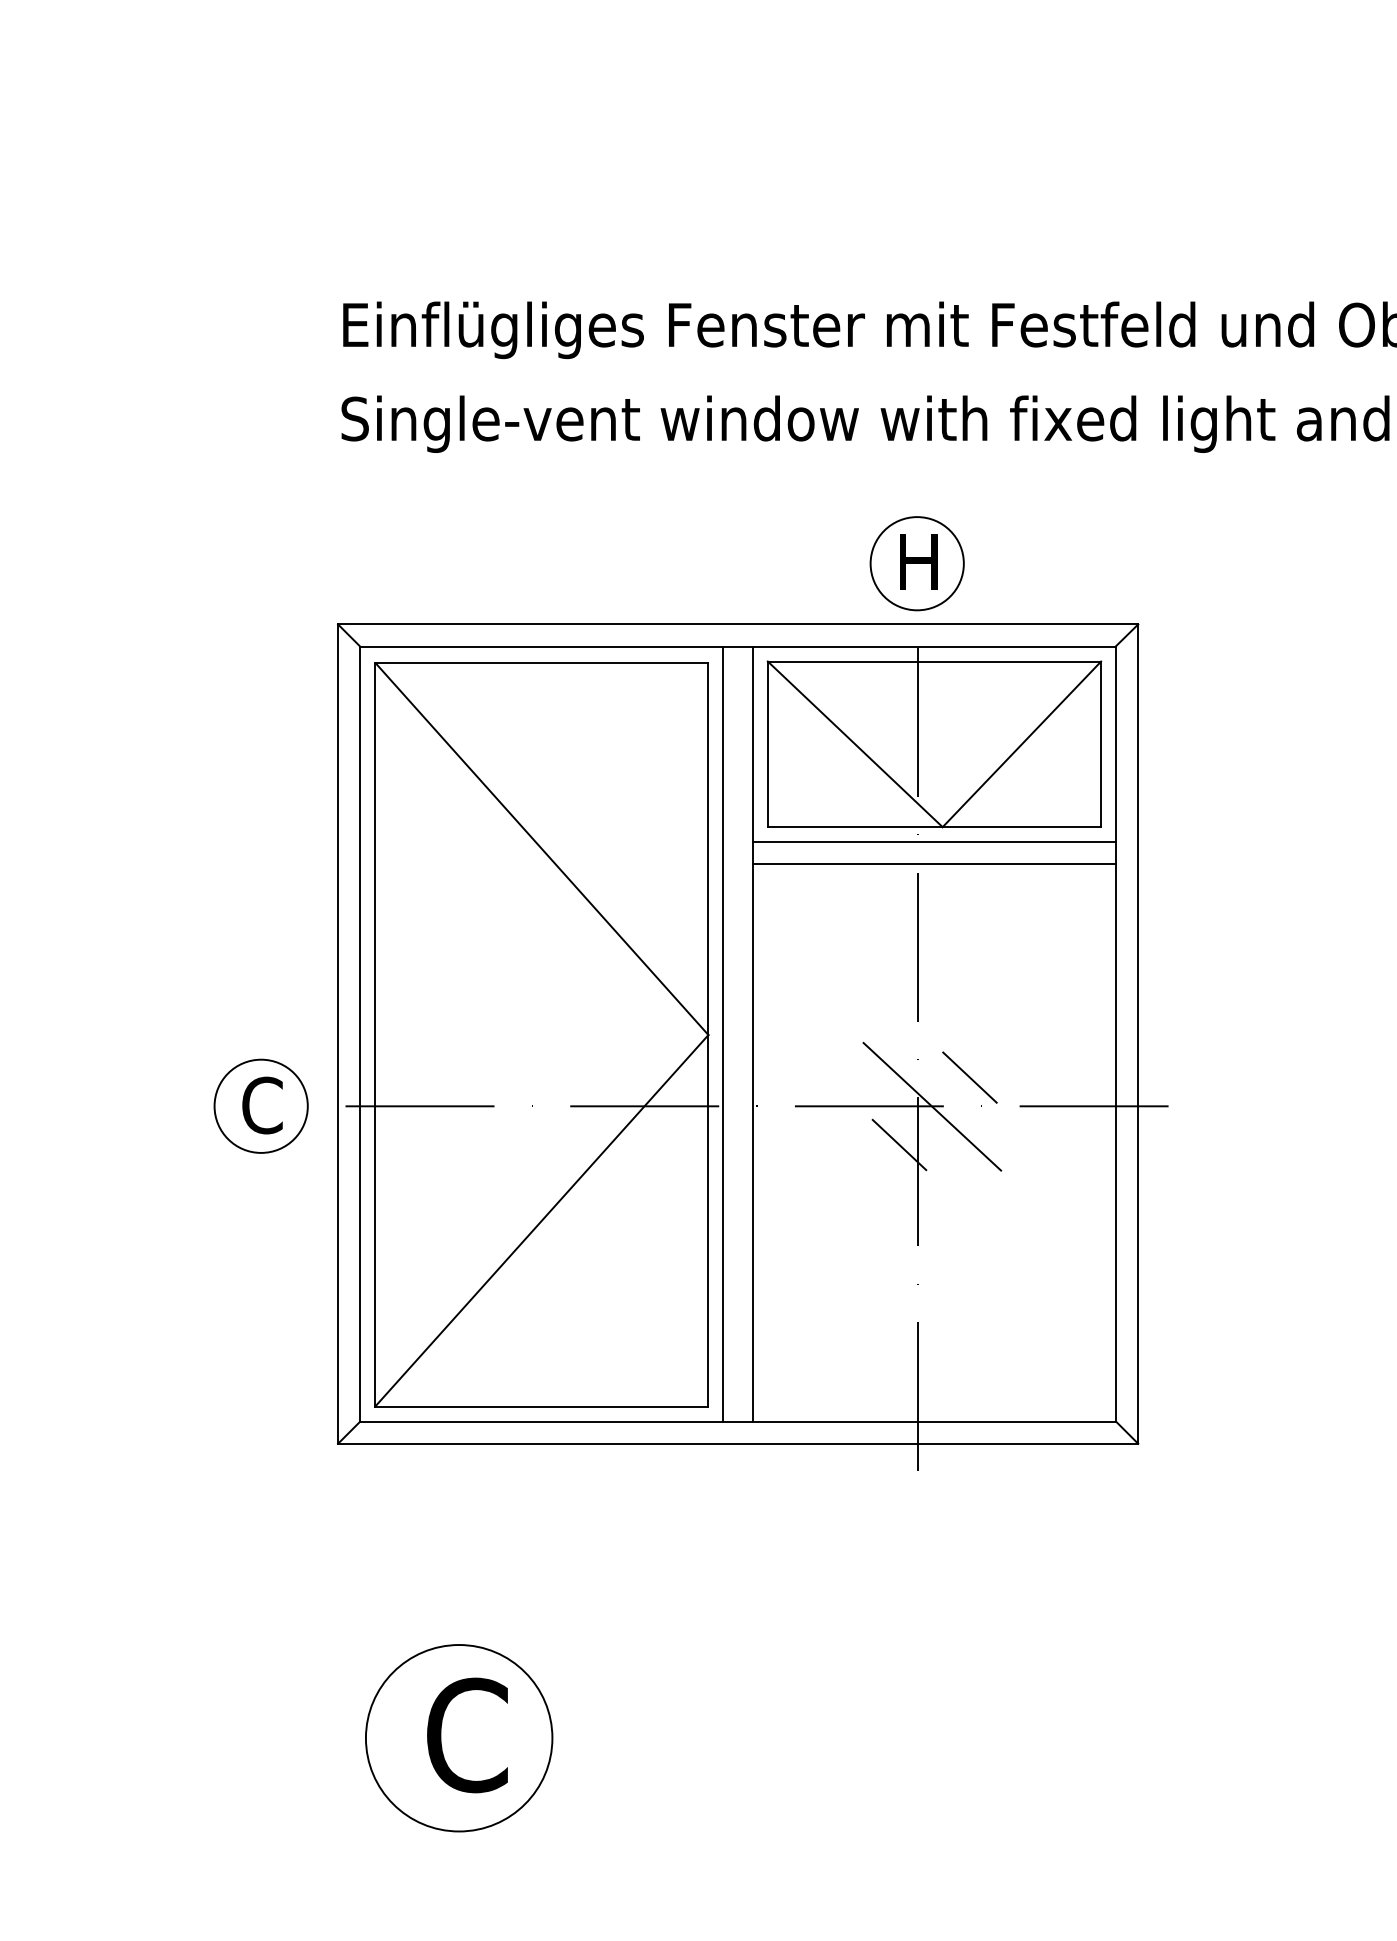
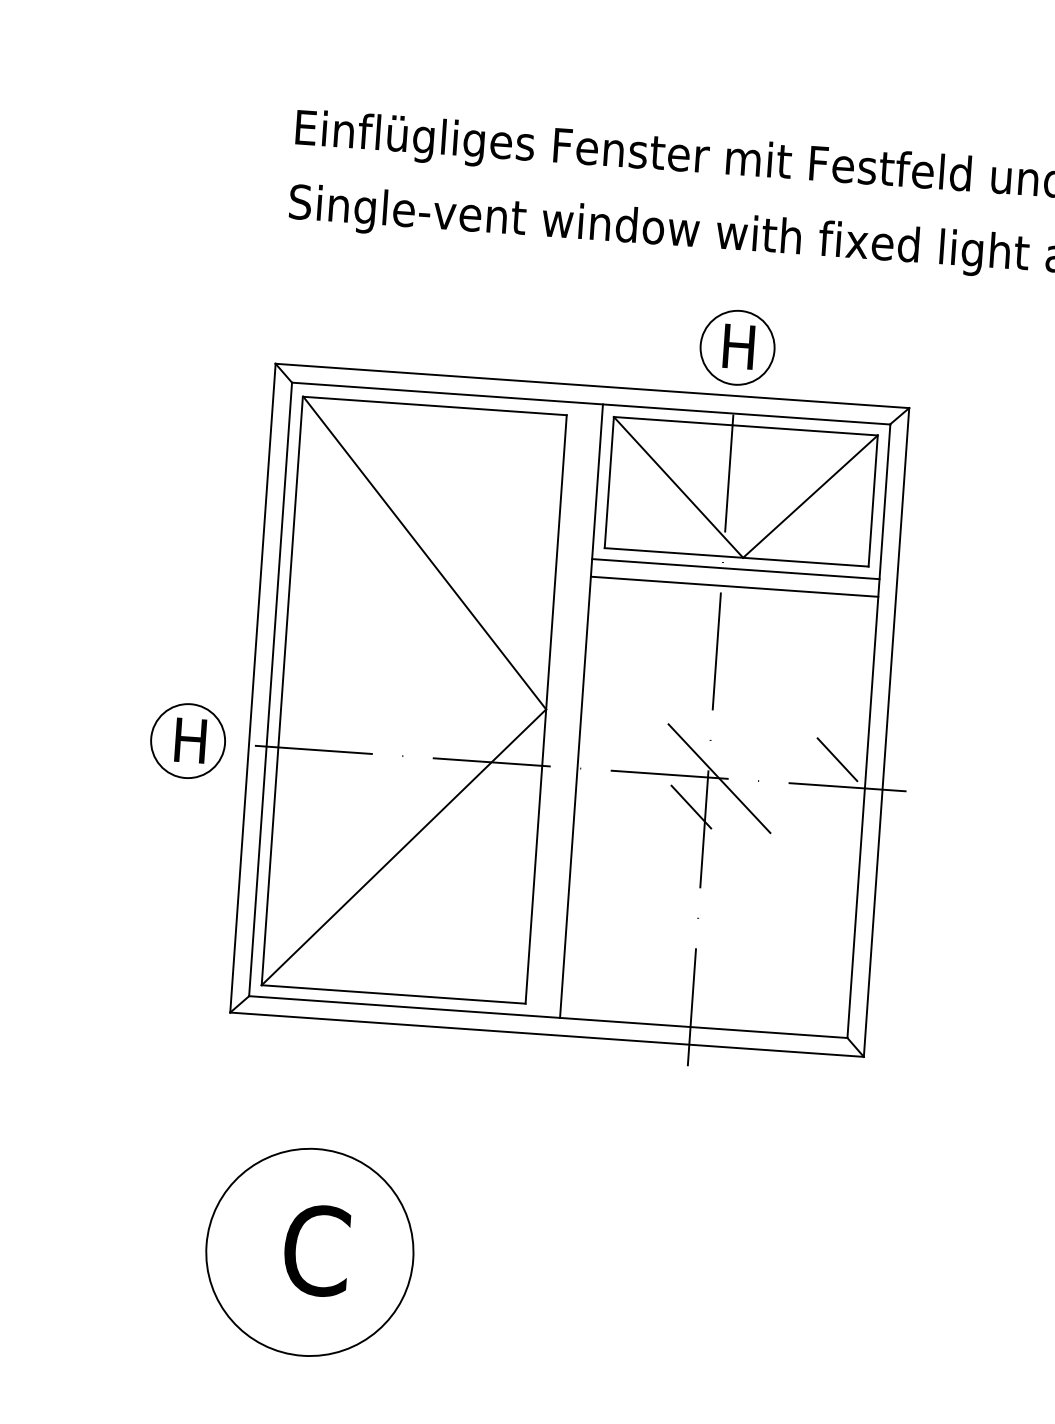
line: (723, 1033) -> (558, 709), removed
line: (969, 1077) -> (837, 759), moved
text: (262, 1105) -> (189, 740), C -> H
circle: (458, 1738) -> (309, 1252), size x1.4

